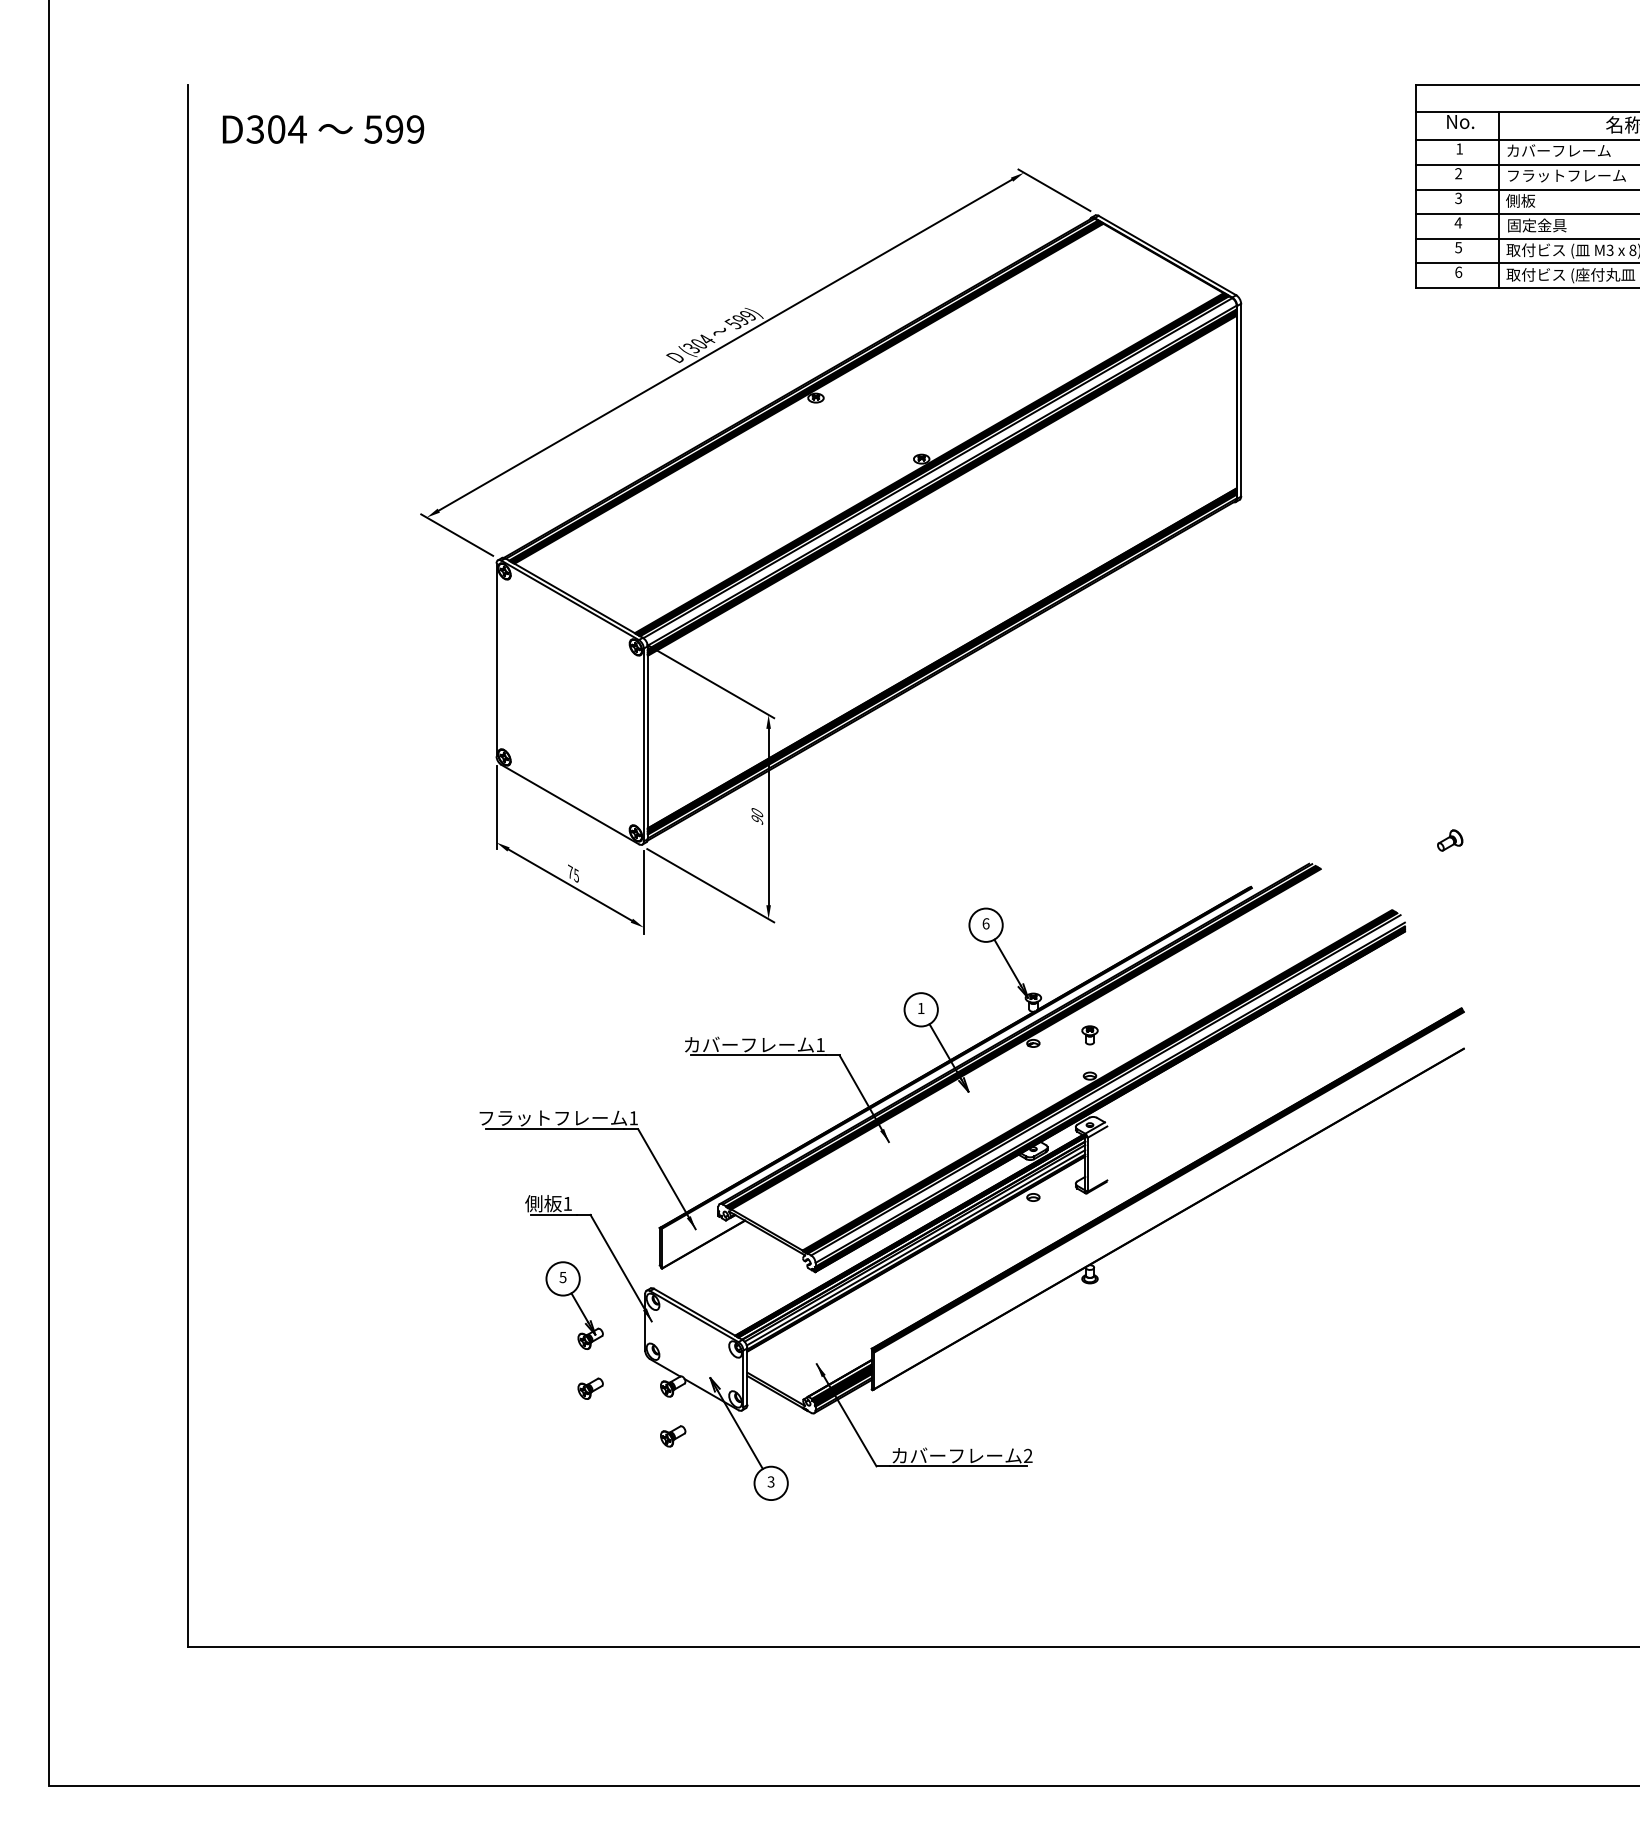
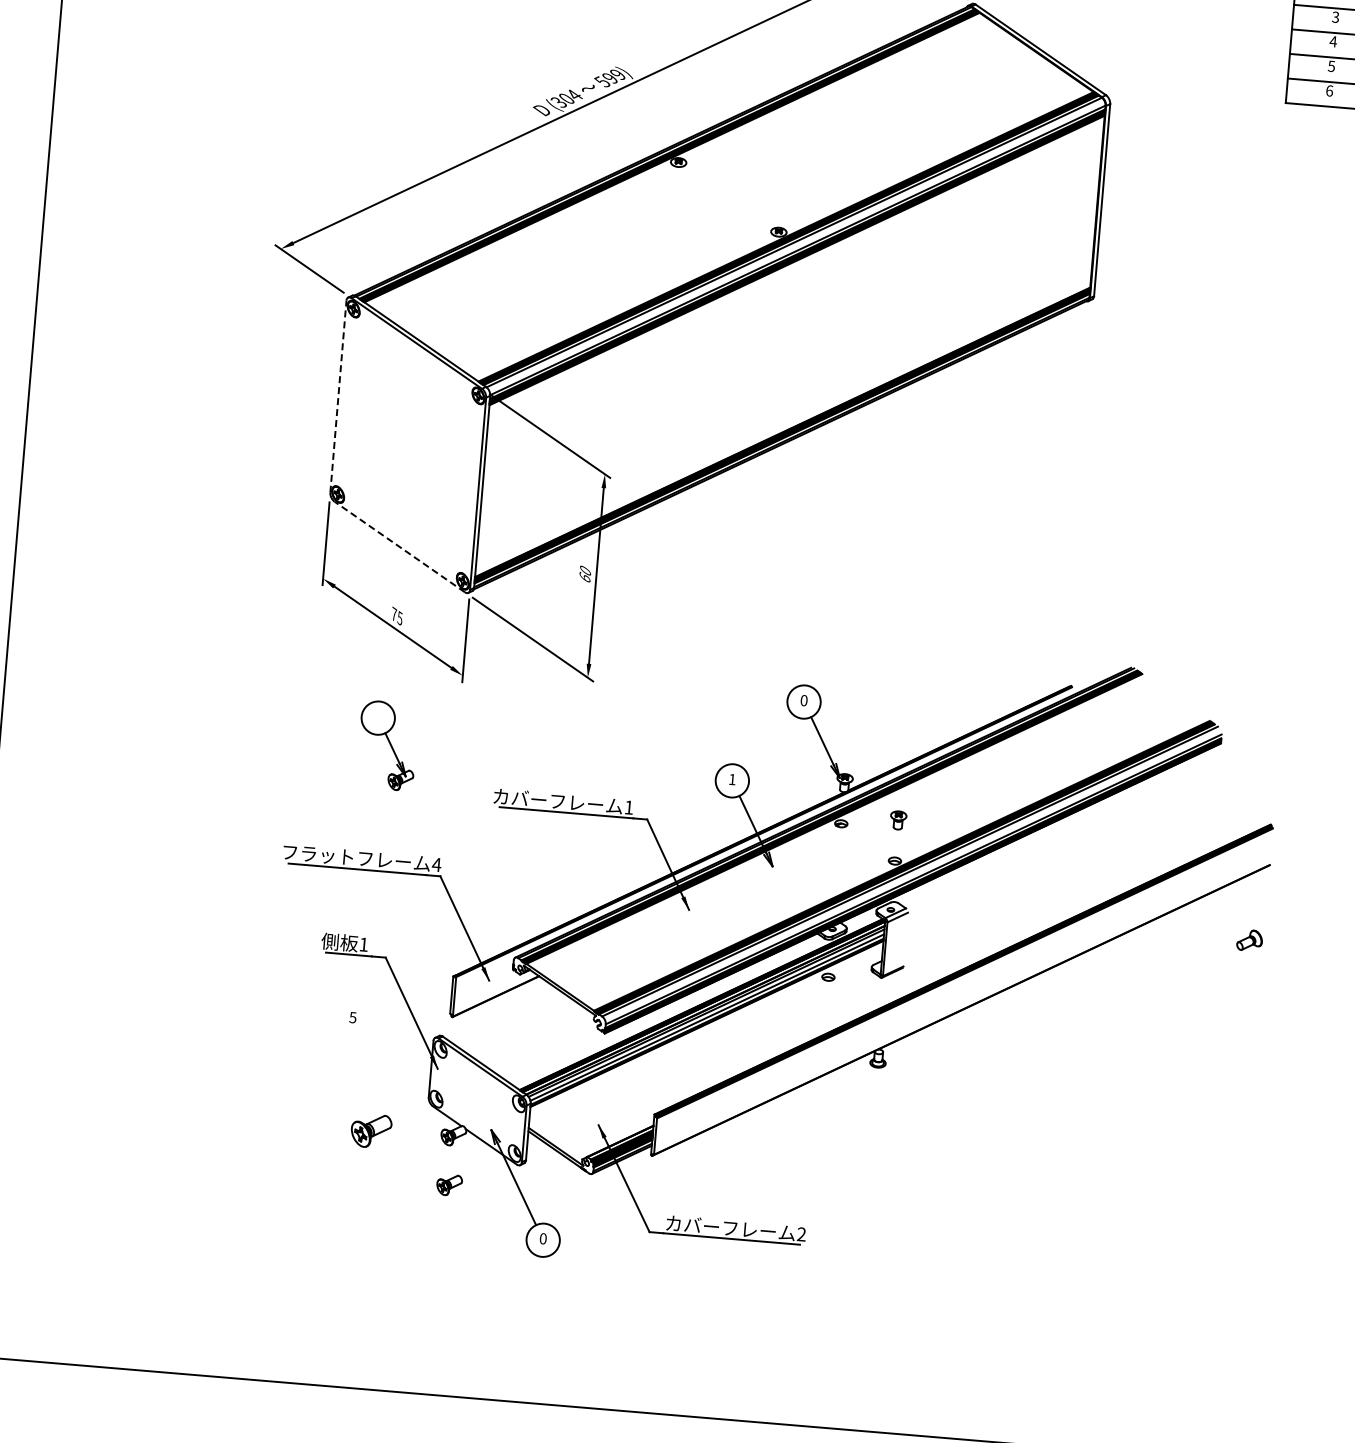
line: (496, 659) -> (338, 396), solid -> dashed
line: (569, 804) -> (399, 546), solid -> dashed
text: (757, 819) -> (585, 577), 90 -> 60
part: (1450, 840) -> (1250, 940), moved
text: (985, 923) -> (803, 700), 6 -> 0
text: (633, 1118) -> (436, 865), 1 -> 4
part: (574, 1305) -> (387, 745), moved
part: (590, 1388) -> (371, 1130), size x1.6
text: (770, 1481) -> (542, 1238), 3 -> 0

